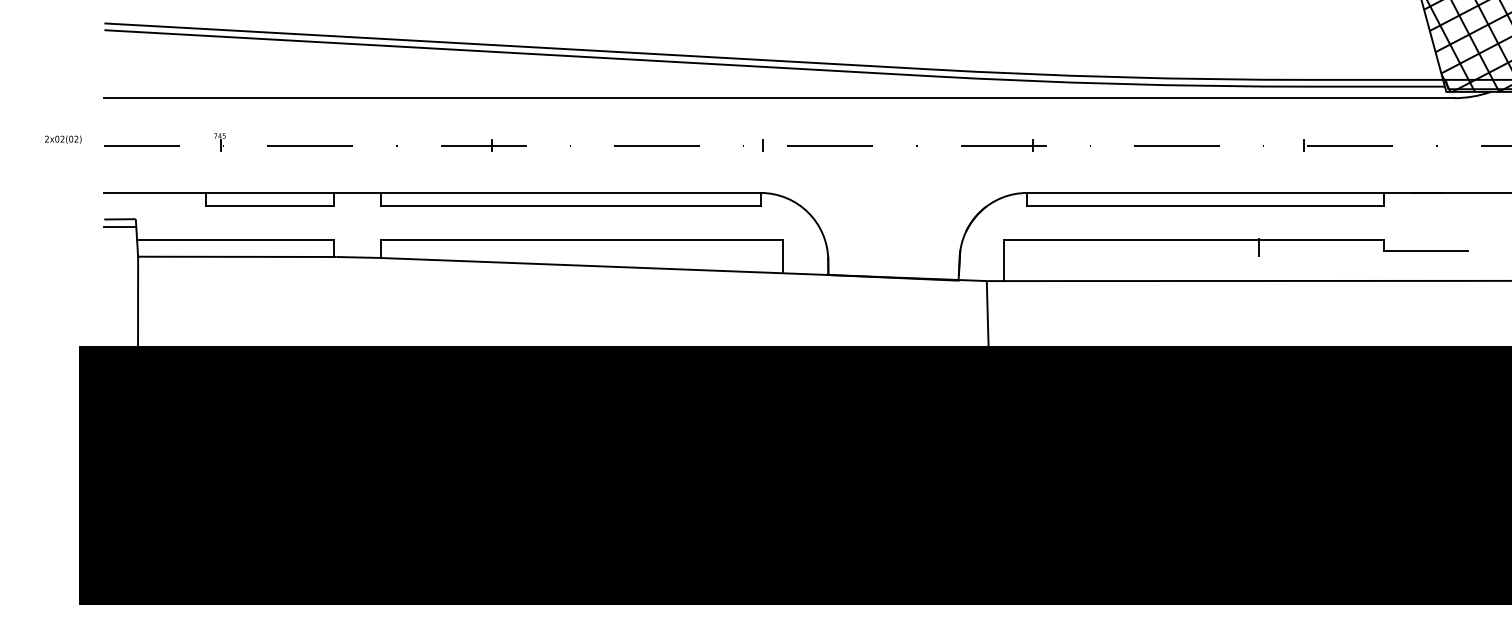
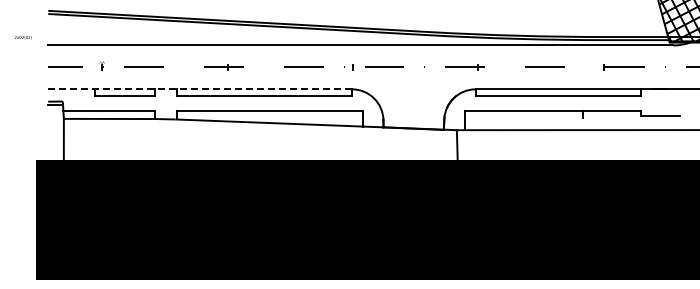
text: (63, 139) -> (23, 37), moved
line: (433, 193) -> (200, 89), solid -> dashed

